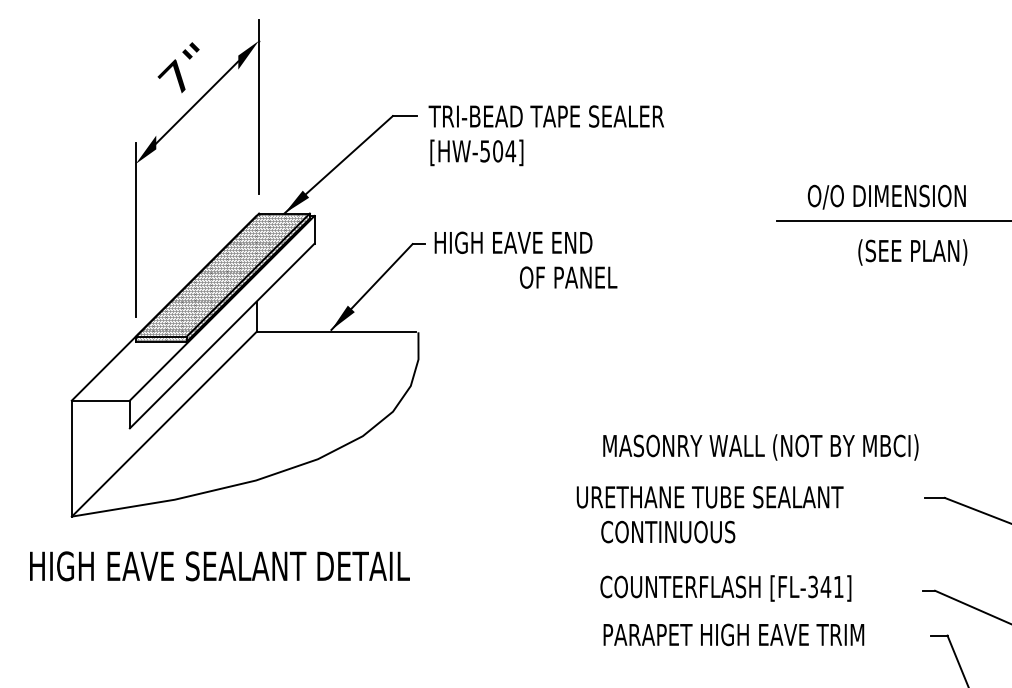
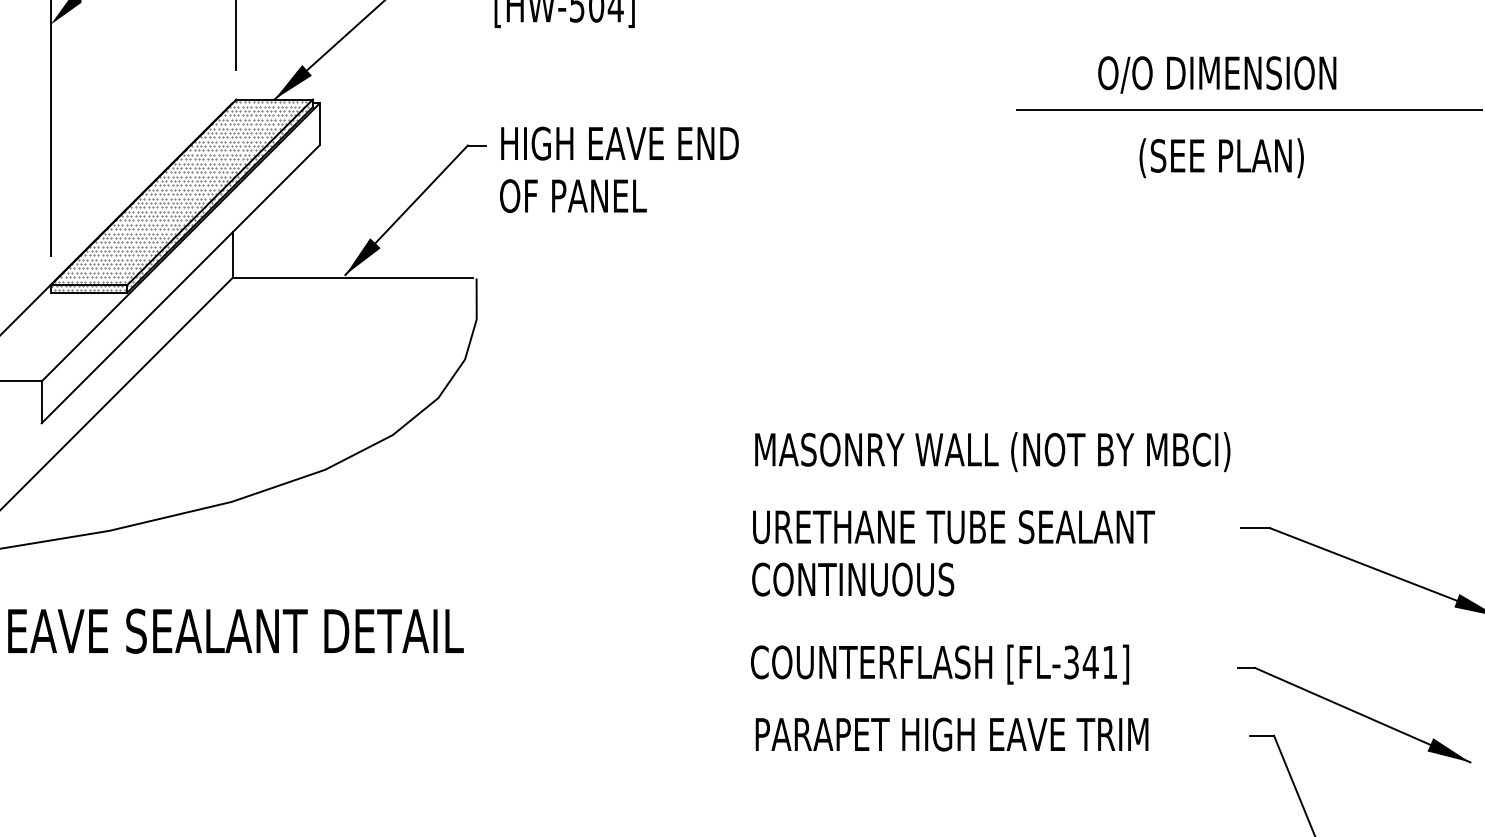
text: (886, 196) -> (1216, 73), moved
text: (568, 277) -> (573, 195), moved
text: (709, 497) -> (952, 527), moved

